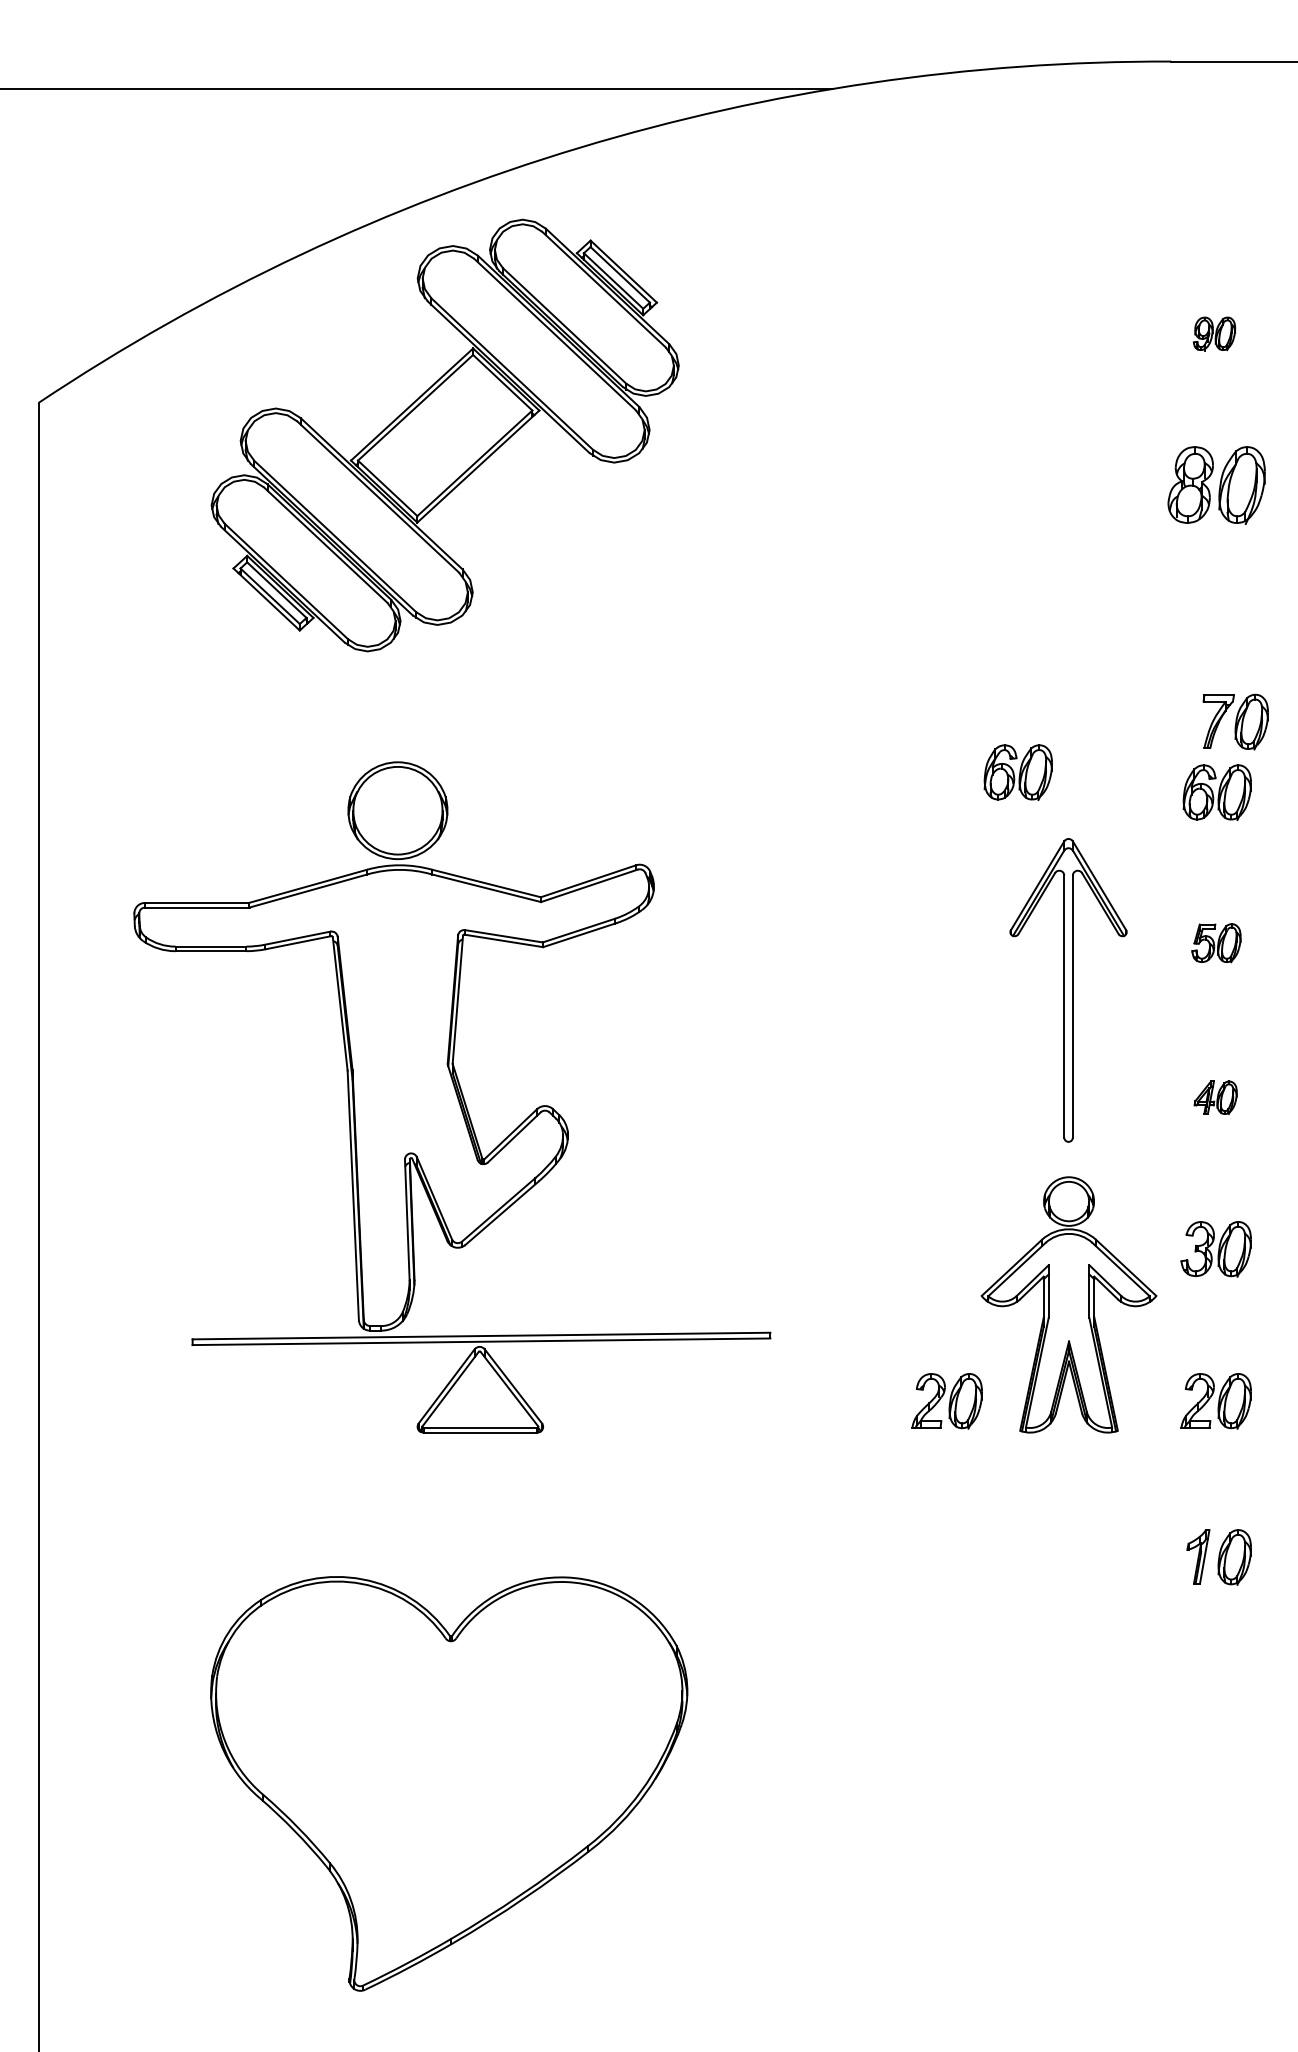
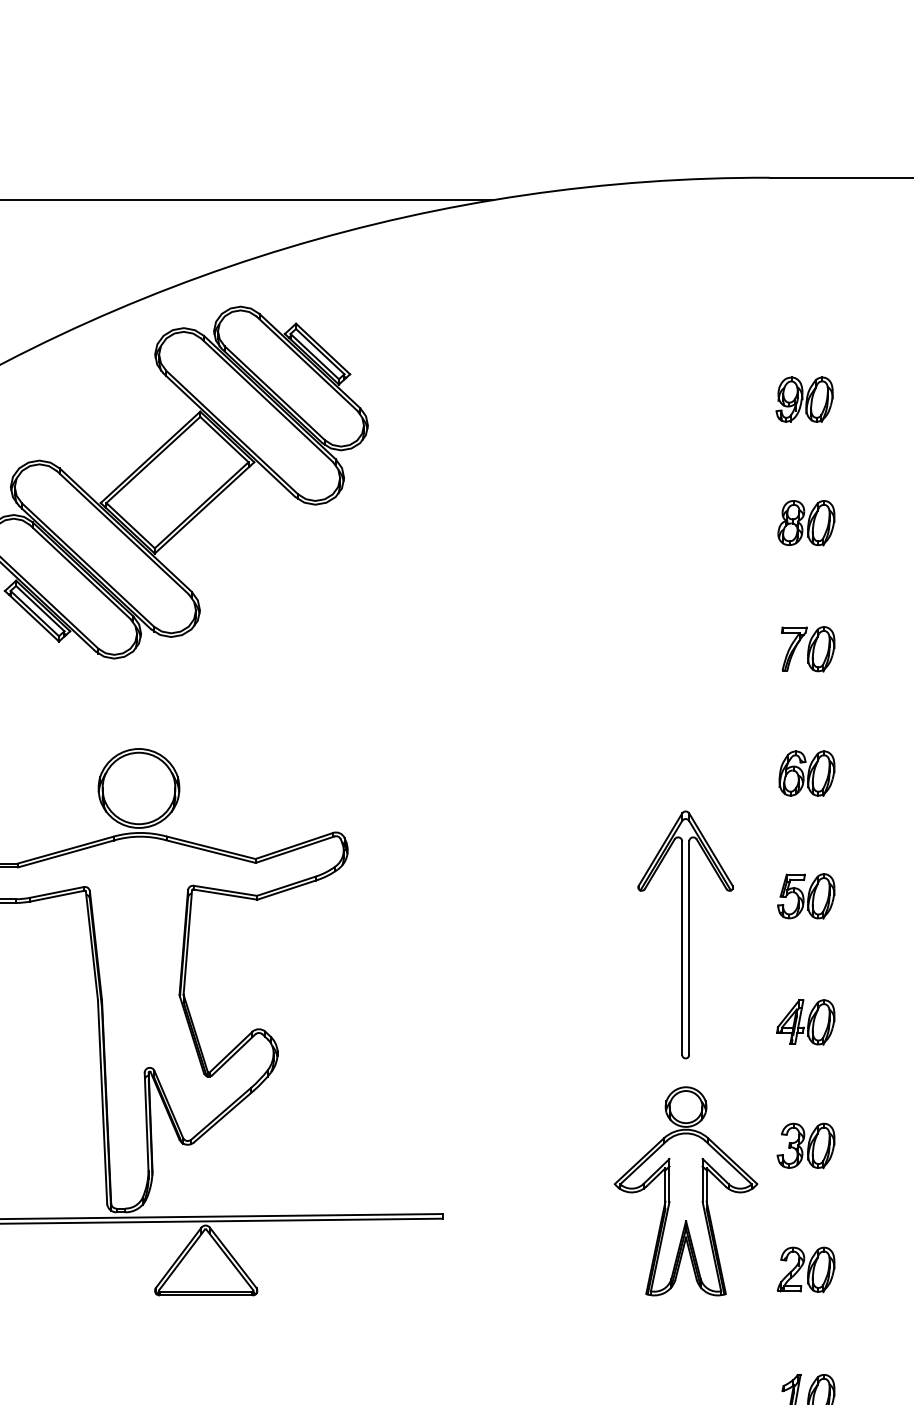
part: (1214, 333) -> (804, 399), size x1.67
part: (1216, 485) -> (806, 523), size x0.71
part: (1235, 721) -> (807, 648), moved
part: (1017, 772) -> (644, 757), removed
part: (1216, 943) -> (806, 896), size x1.43
part: (1215, 1097) -> (805, 1022), size x1.67
part: (946, 1401) -> (586, 1270), removed

